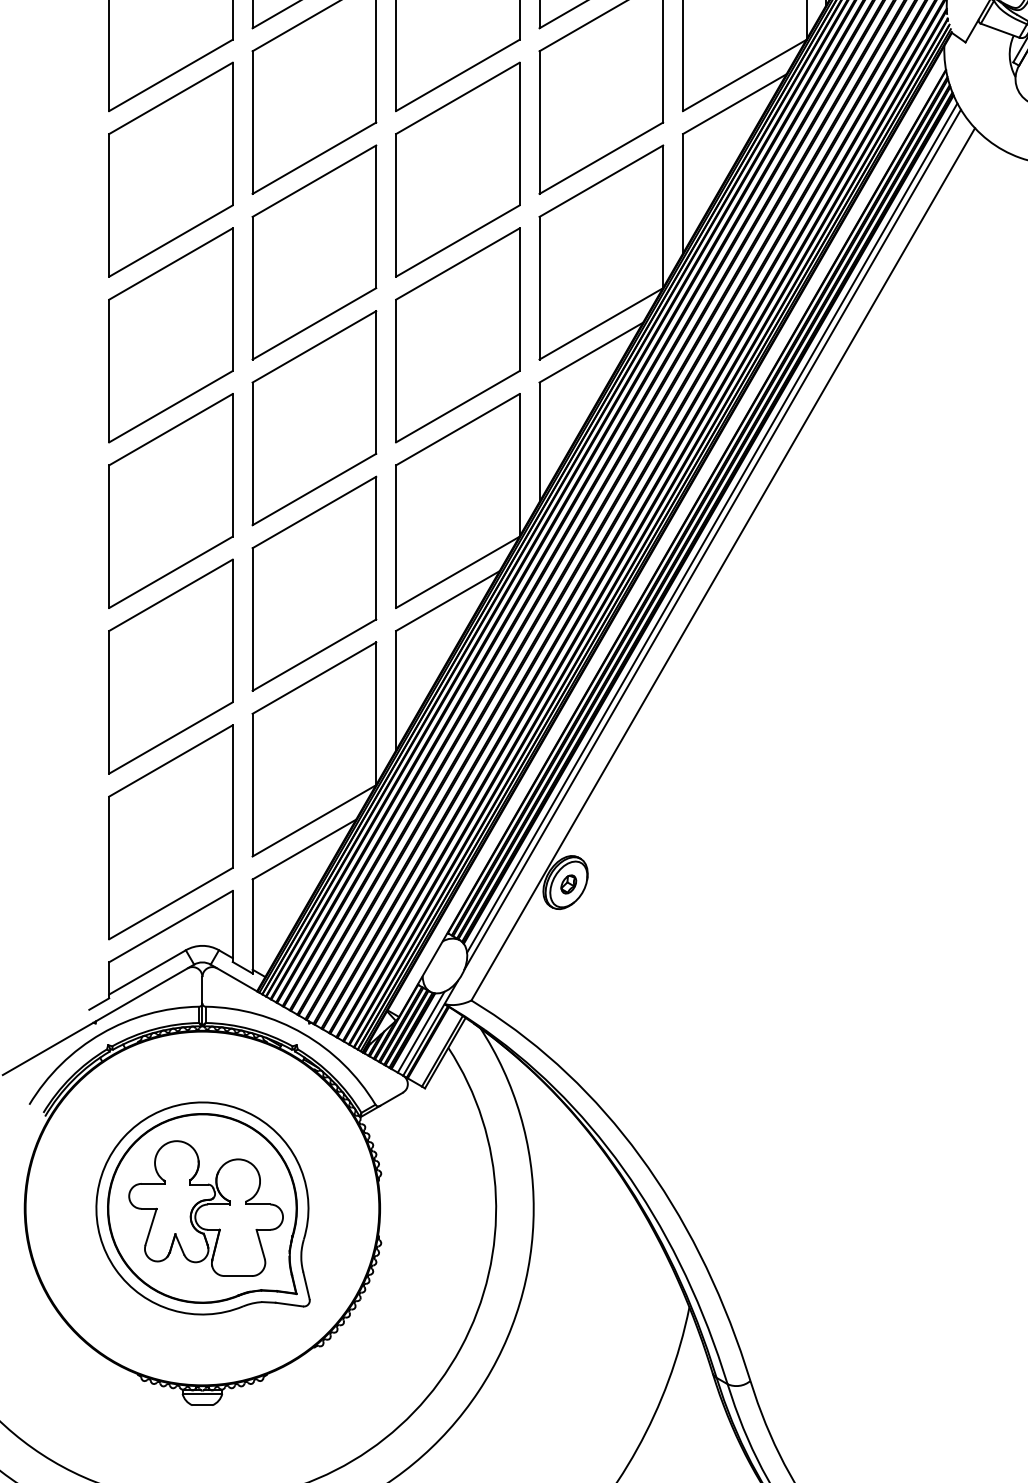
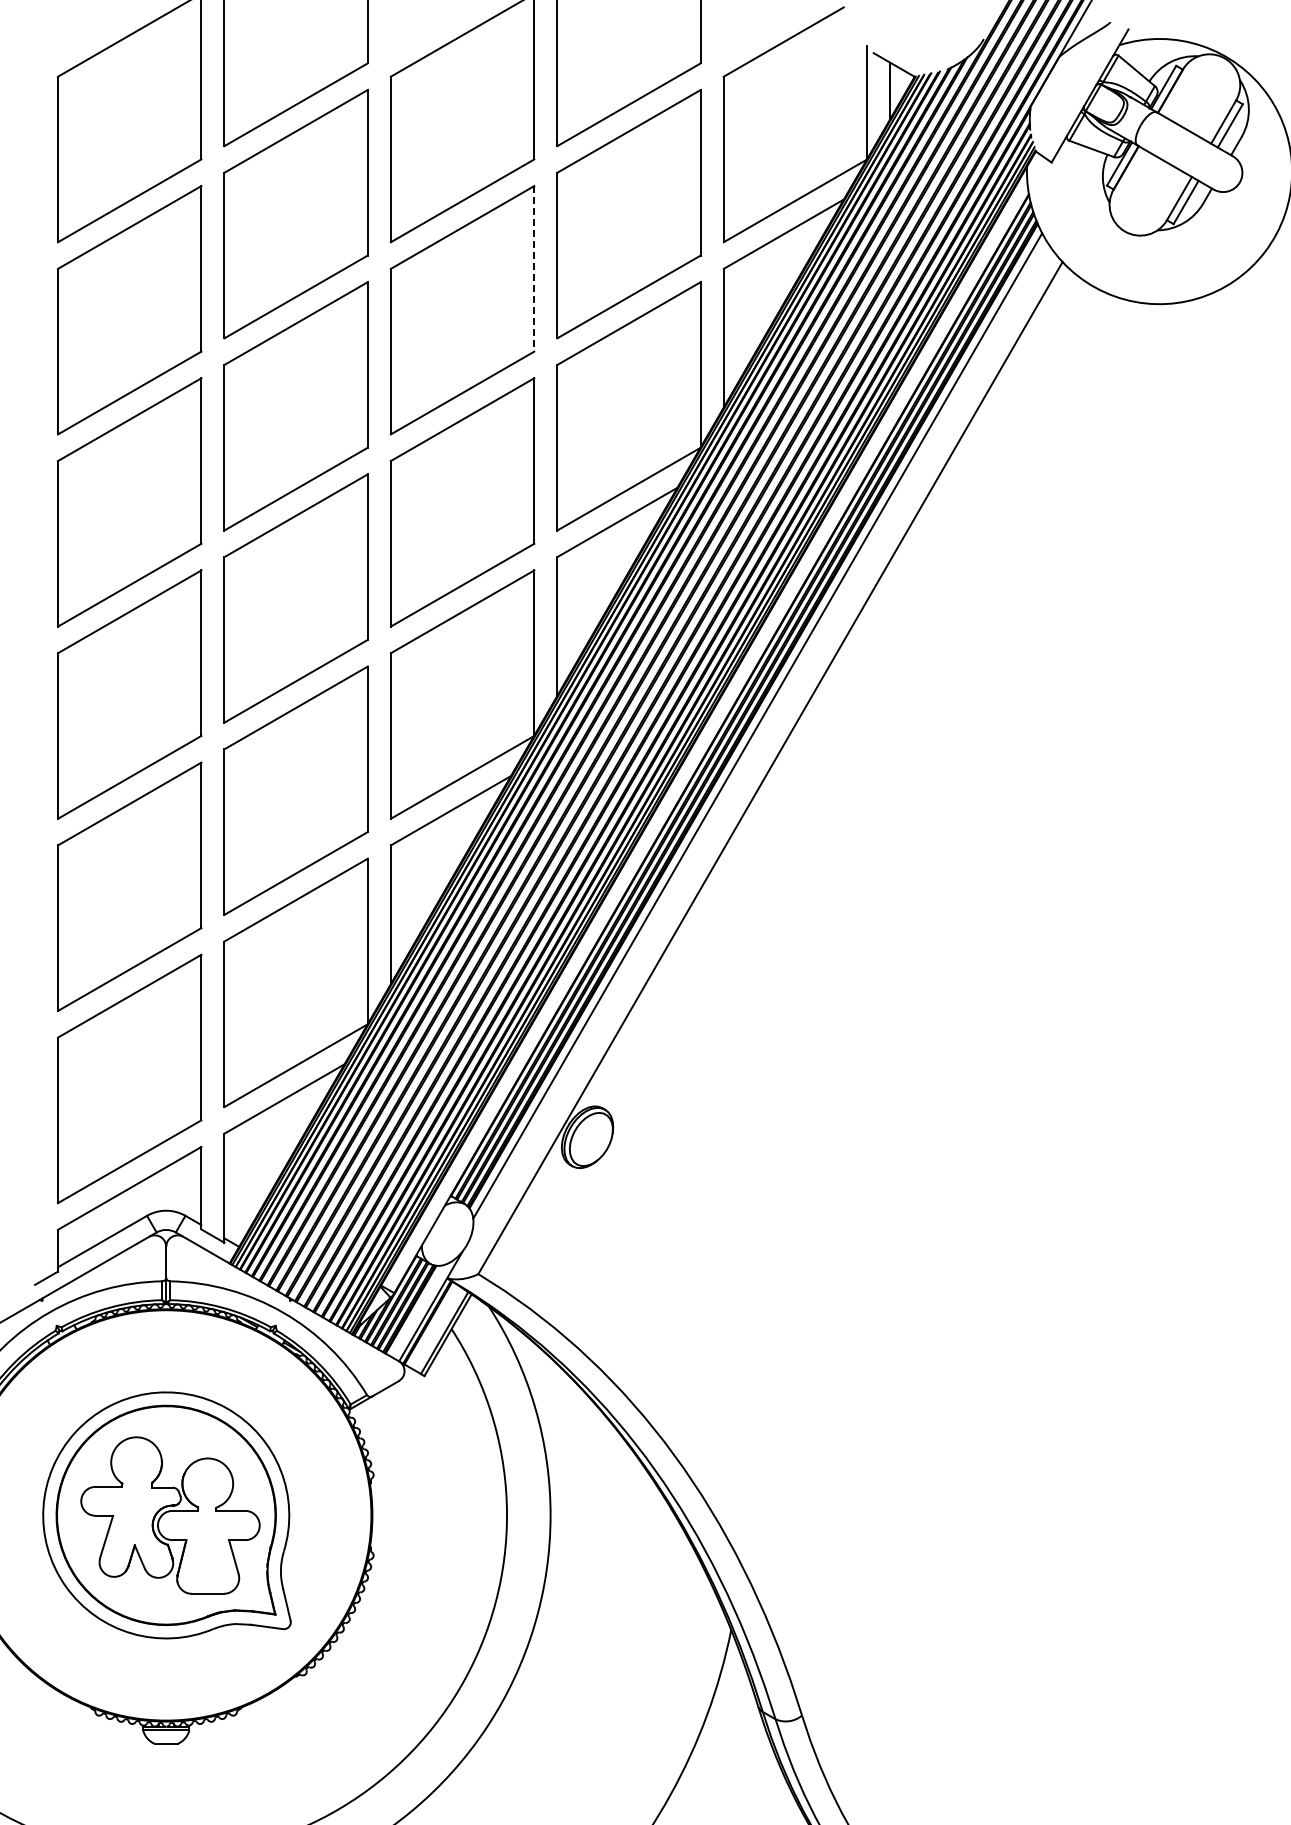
line: (519, 133) -> (534, 268), solid -> dashed
line: (712, 539) -> (758, 739), removed
part: (568, 884) -> (590, 1139), removed
line: (420, 1031) -> (419, 1310), removed

